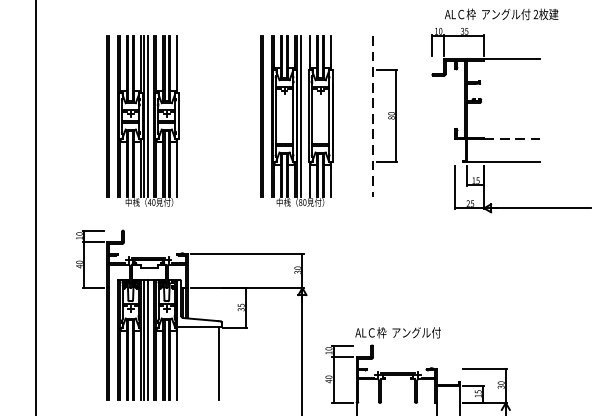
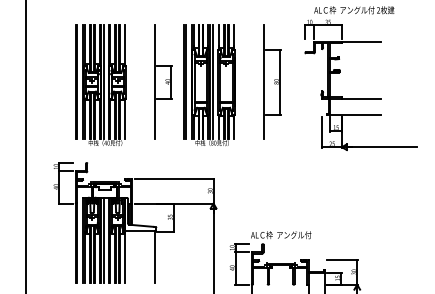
part: (231, 115) -> (163, 81), added
line: (373, 116) -> (263, 82), dashed -> solid
line: (511, 139) -> (361, 98), dashed -> solid

